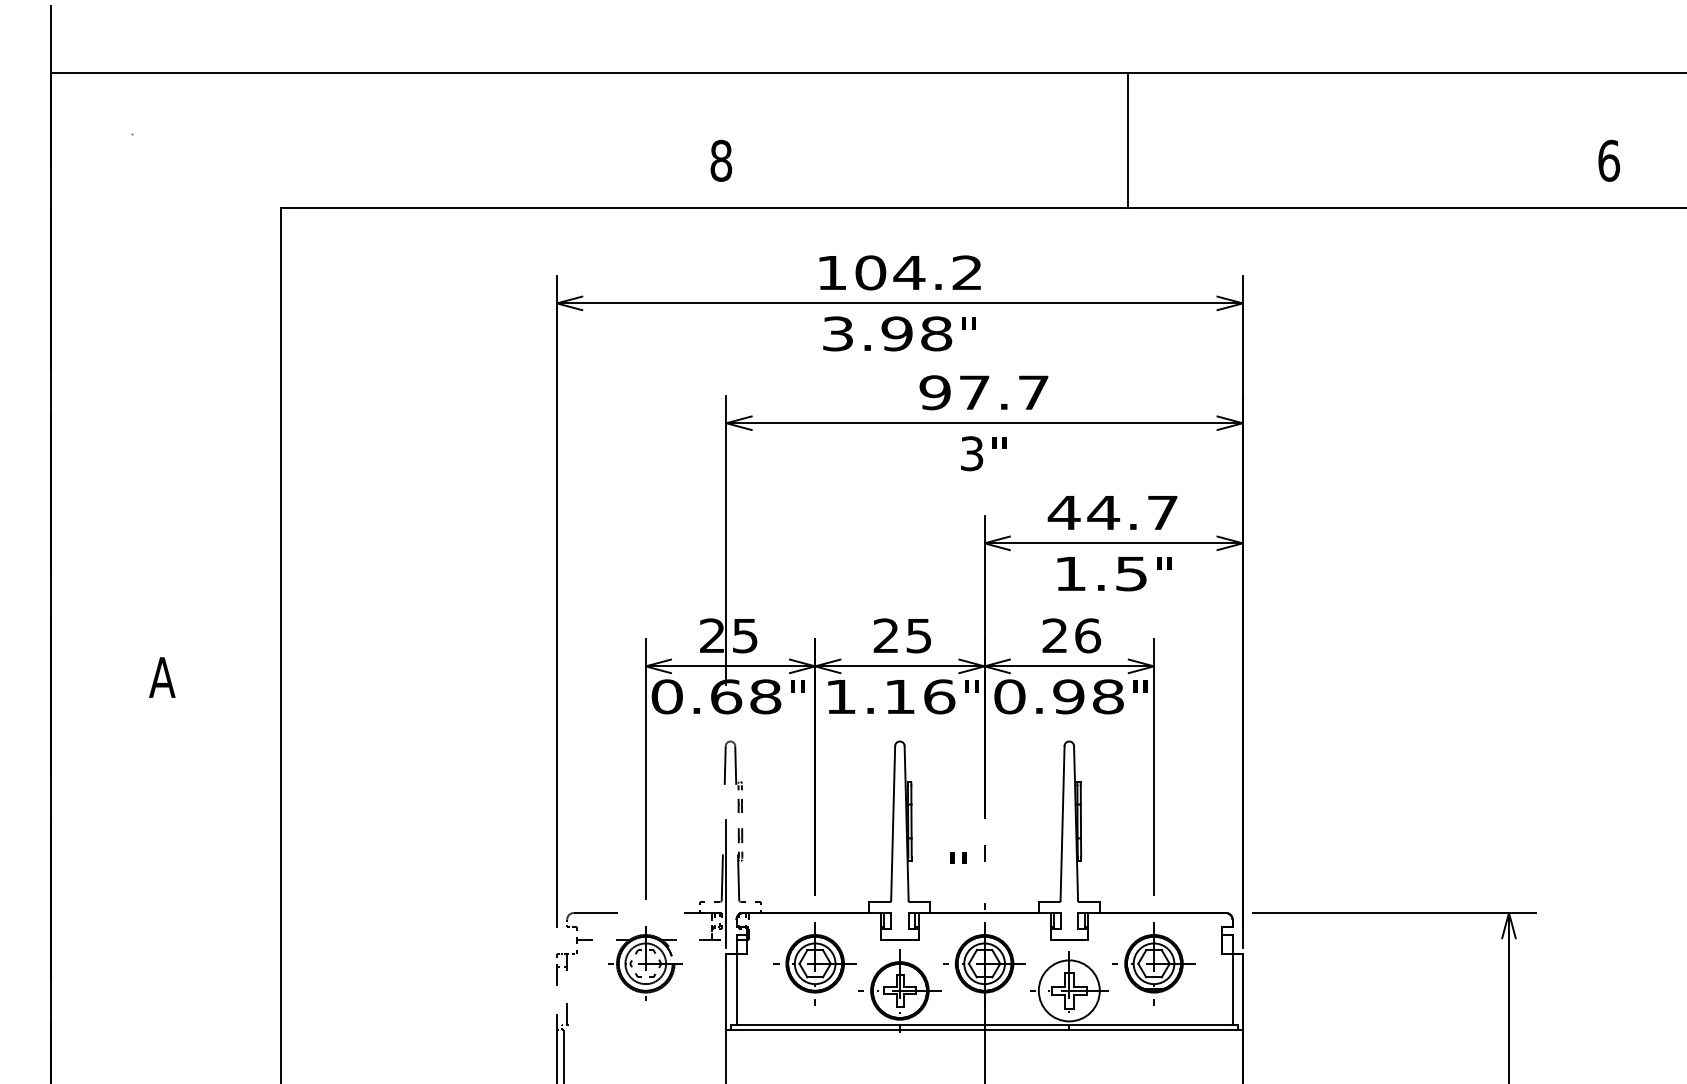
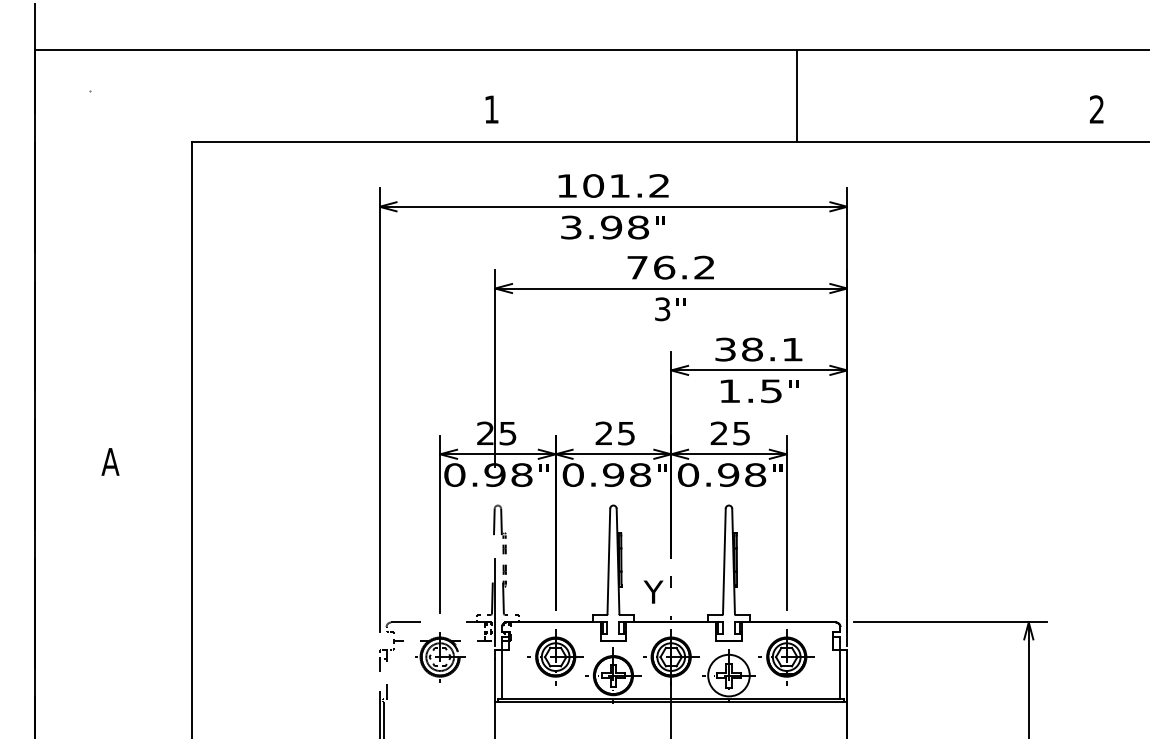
line: (1127, 140) -> (796, 95), moved
text: (721, 160) -> (491, 109), 8 -> 1
text: (1608, 160) -> (1096, 109), 6 -> 2
text: (908, 272) -> (619, 185), 104.2 -> 101.2
text: (983, 392) -> (670, 267), 97.7 -> 76.2
text: (1112, 512) -> (758, 349), 44.7 -> 38.1
text: (1087, 635) -> (741, 433), 26 -> 25
text: (725, 695) -> (494, 474), 0.68 -> 0.98
text: (889, 695) -> (606, 474), 1.16 -> 0.98
text: (958, 867) -> (653, 591), " -> Y

